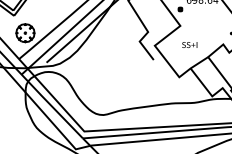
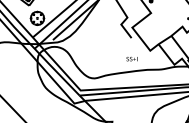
text: (189, 45) -> (131, 59), moved

